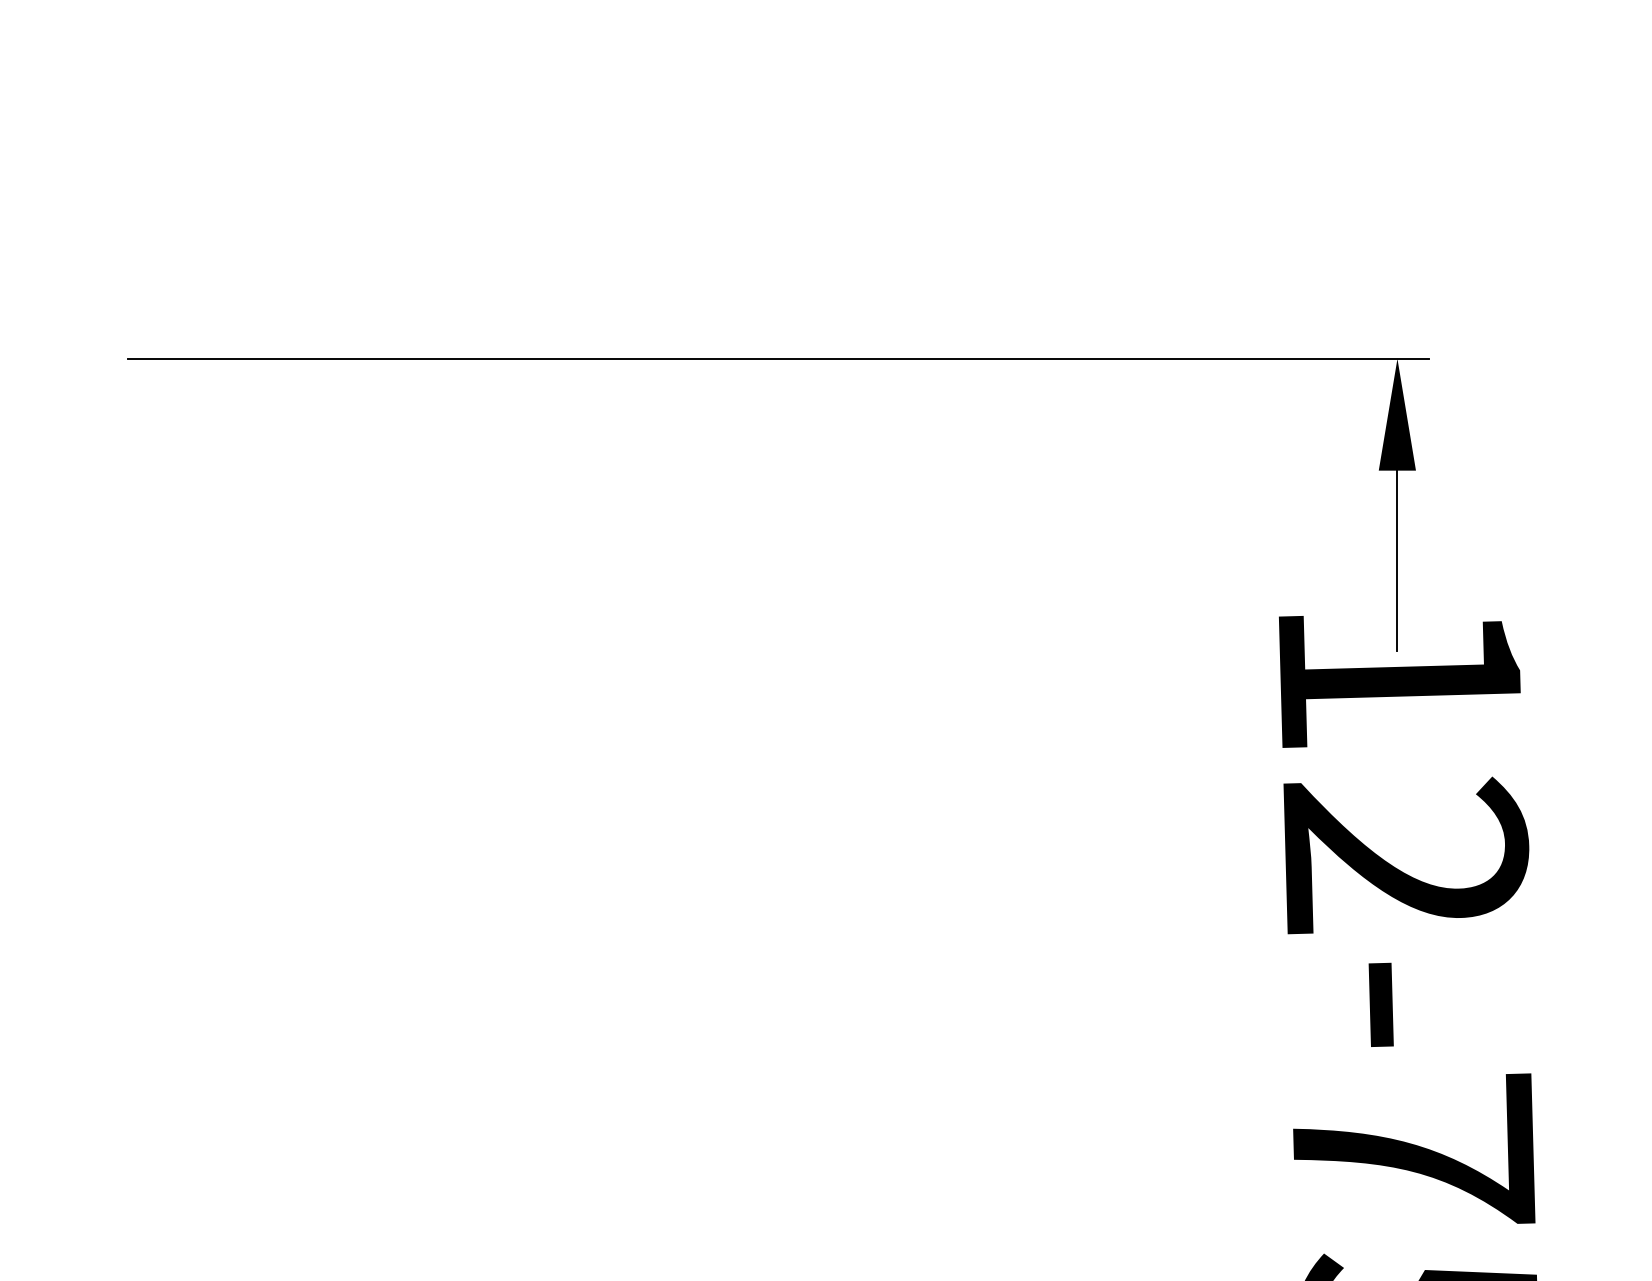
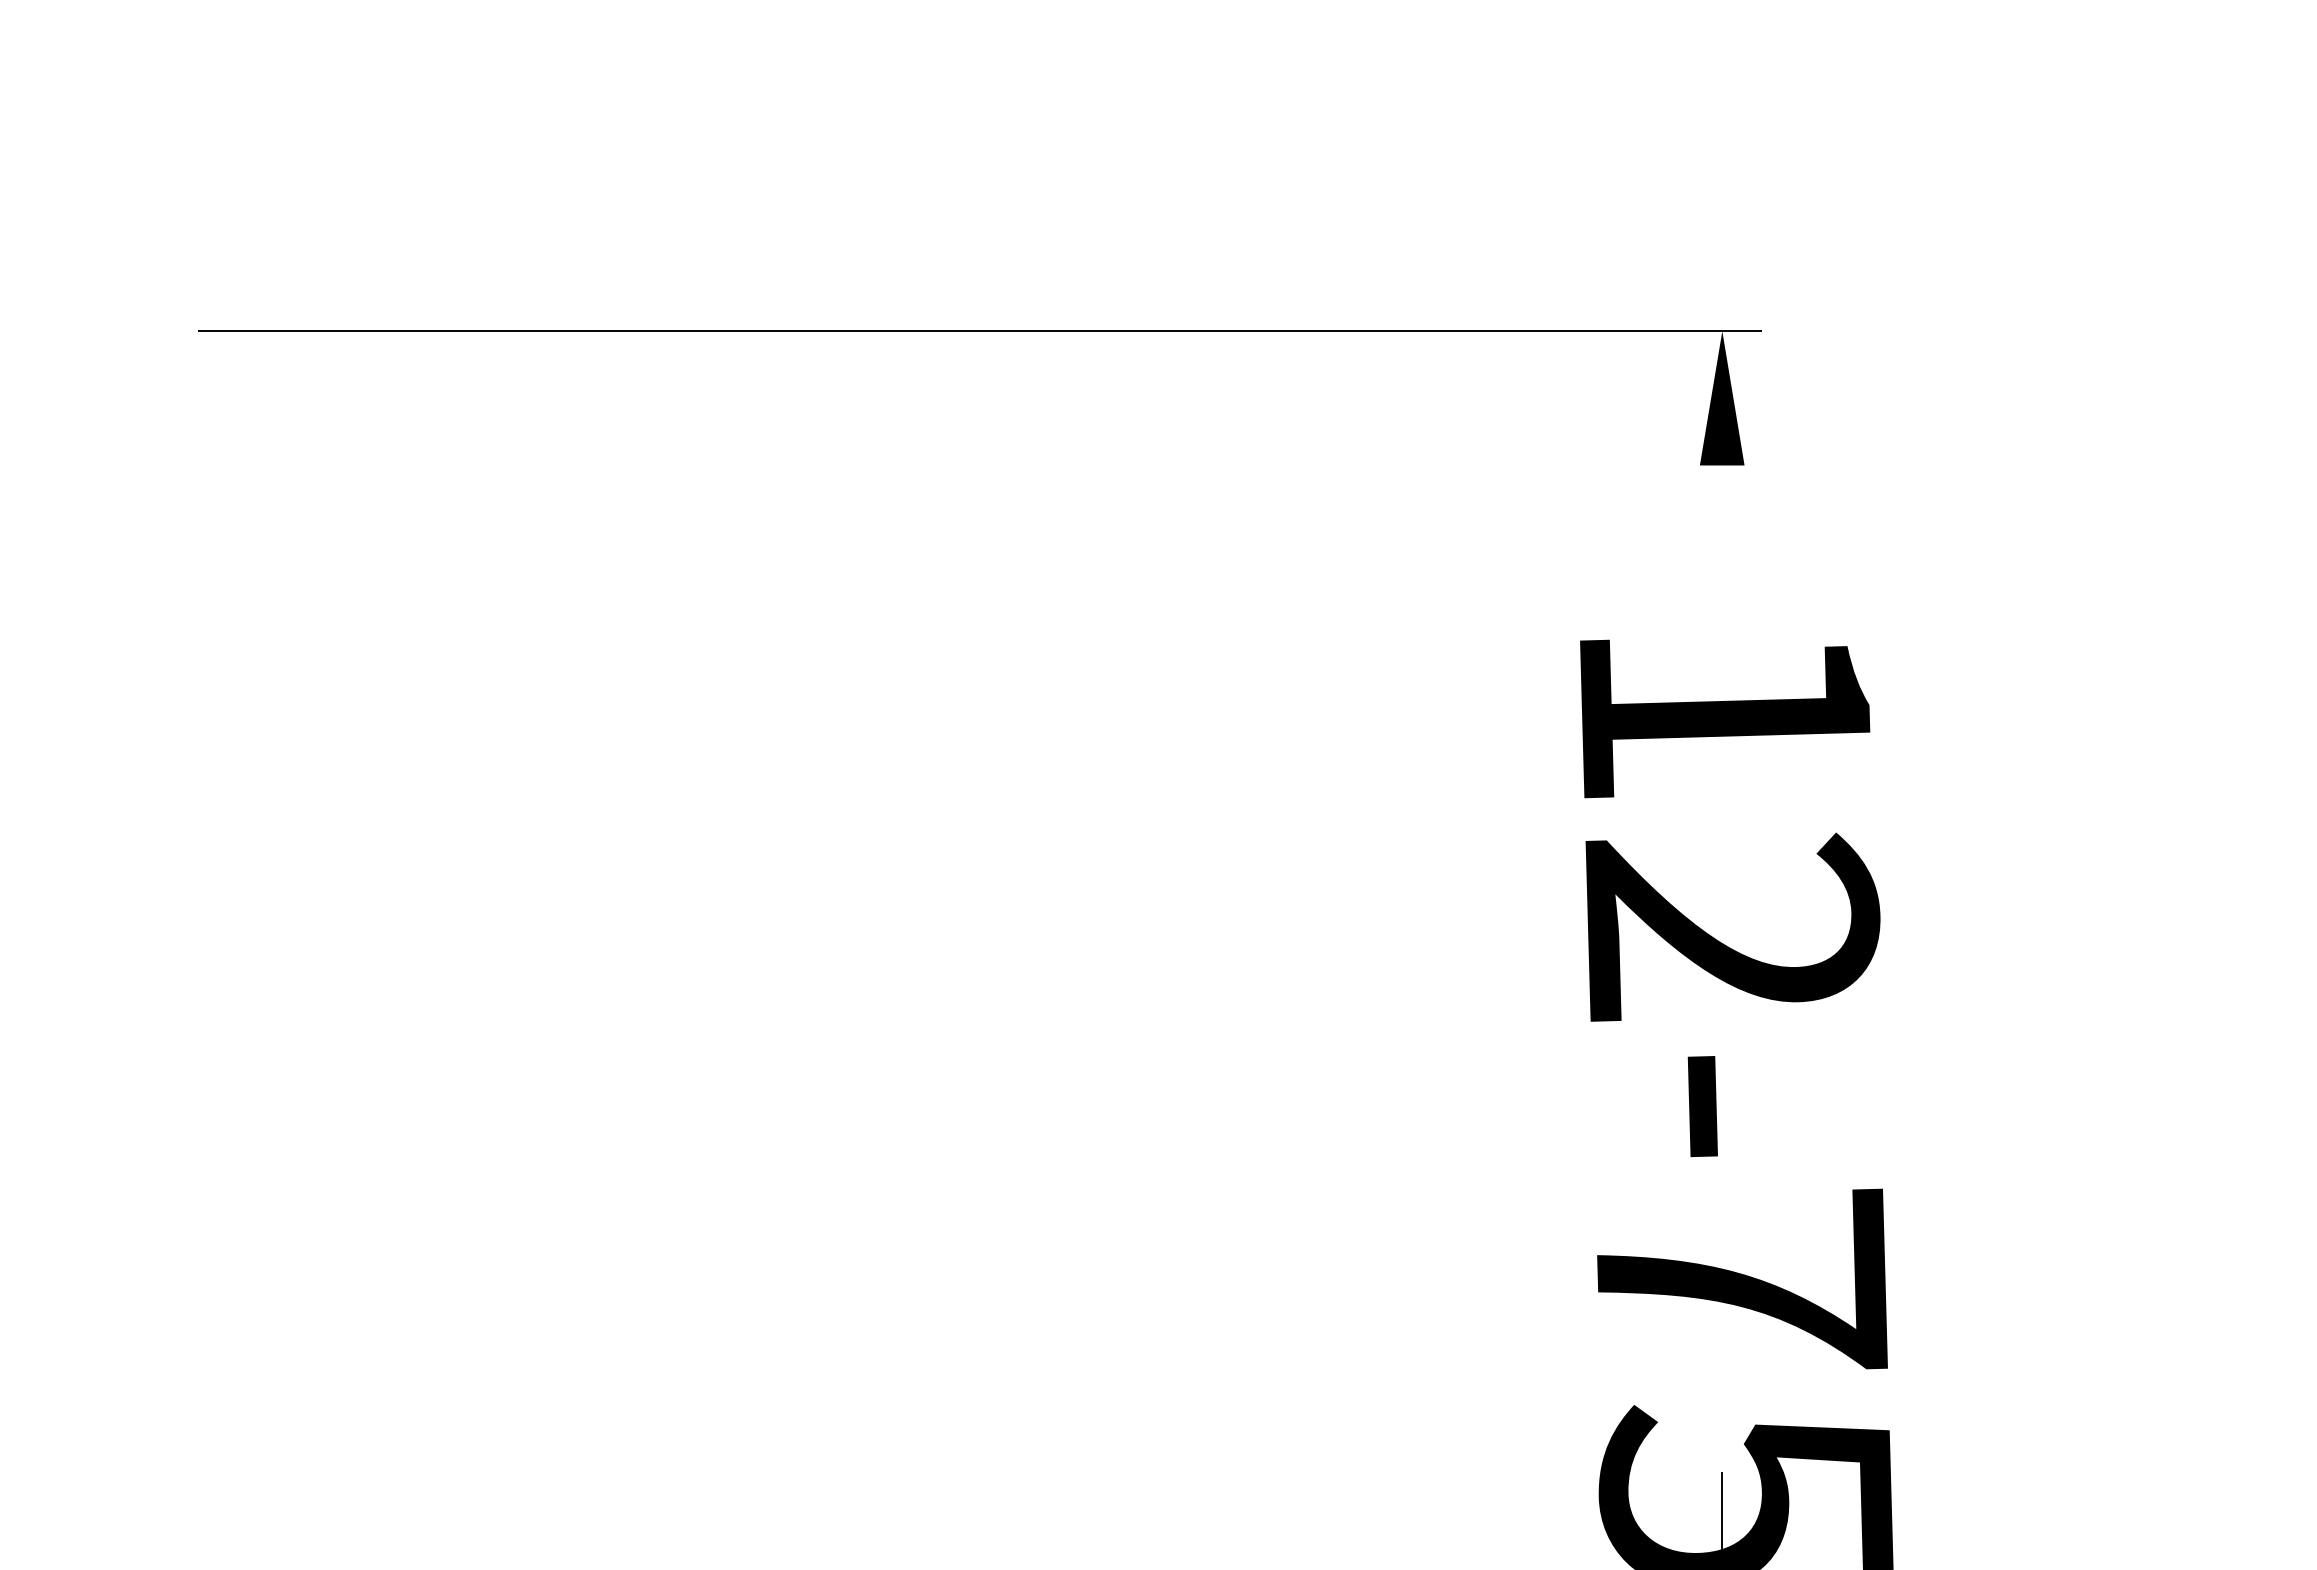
line: (1397, 560) -> (1722, 573), removed

